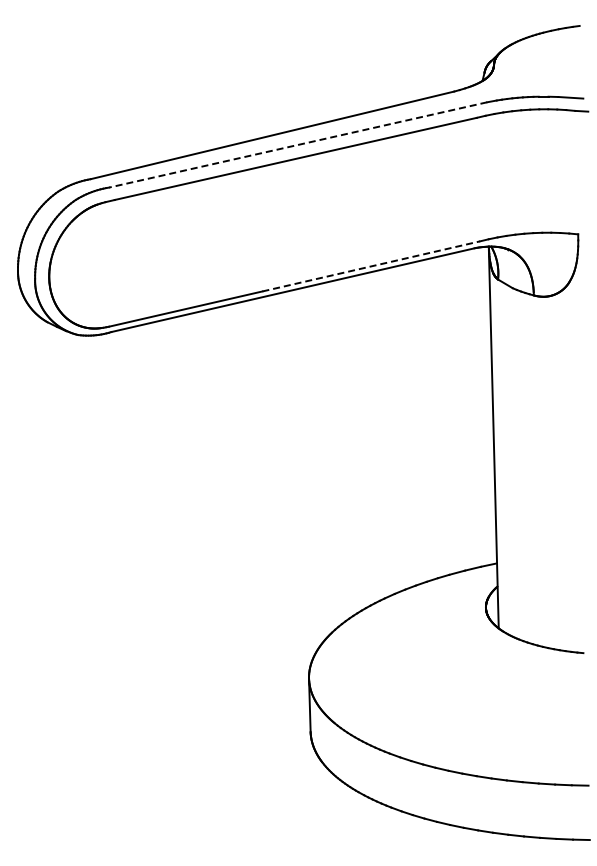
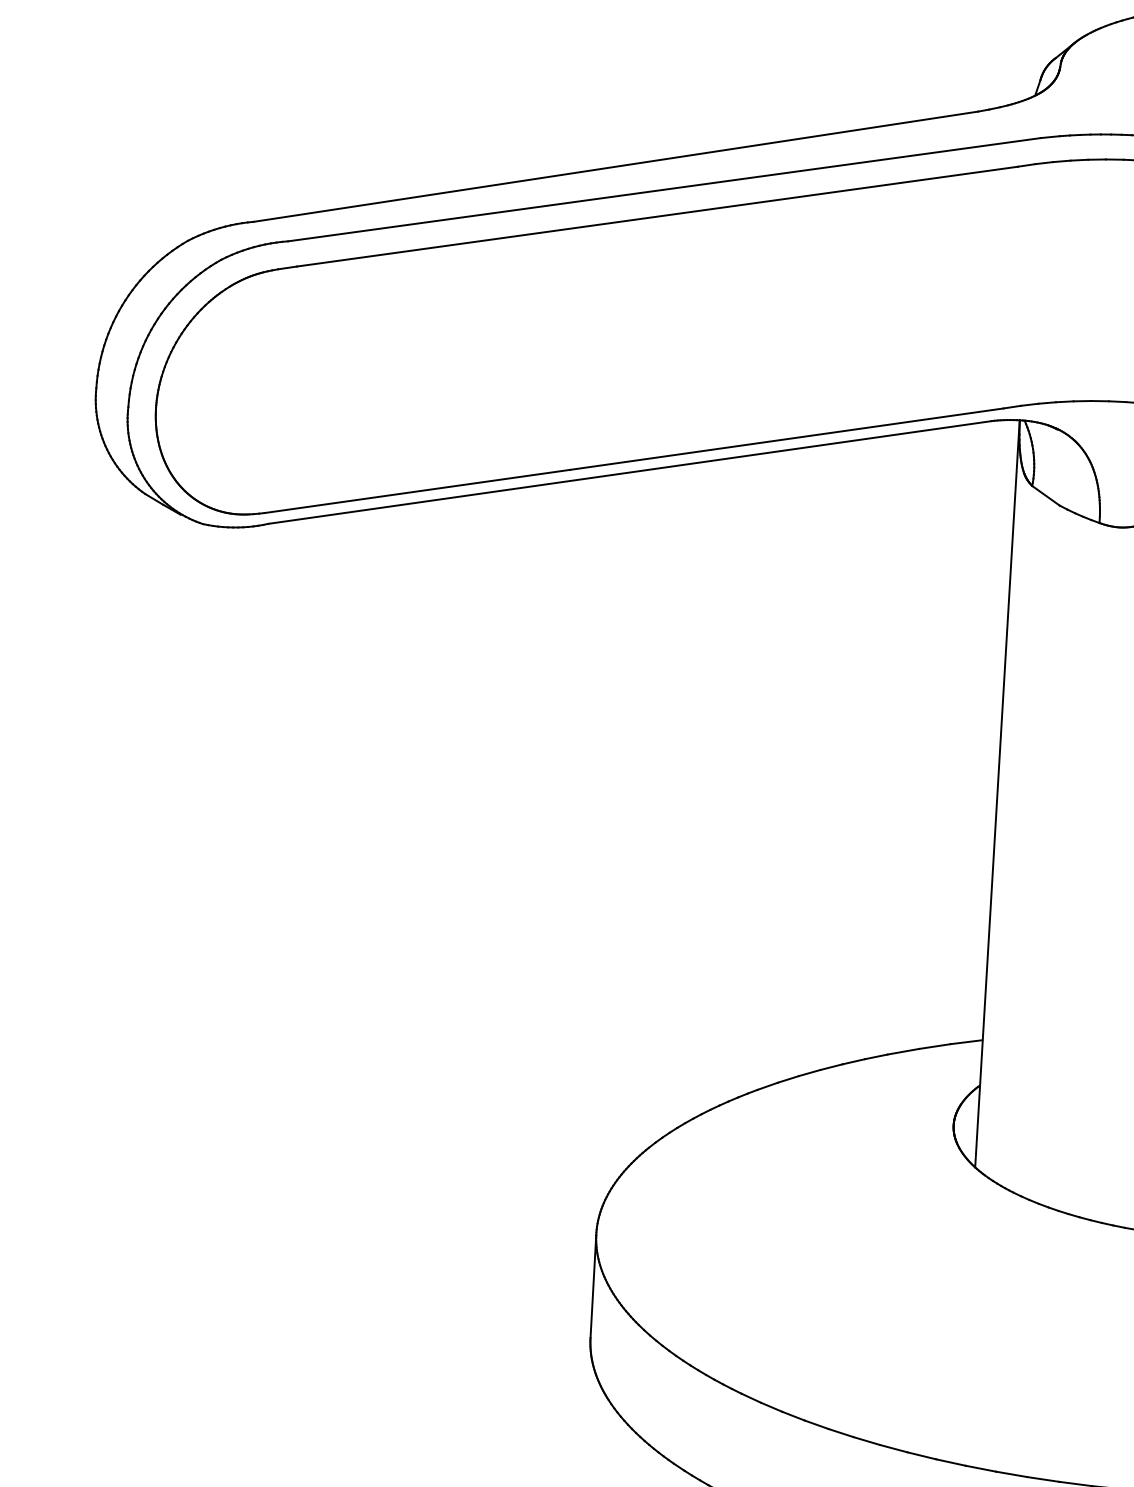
line: (298, 144) -> (665, 188), dashed -> solid
line: (371, 266) -> (787, 439), dashed -> solid

